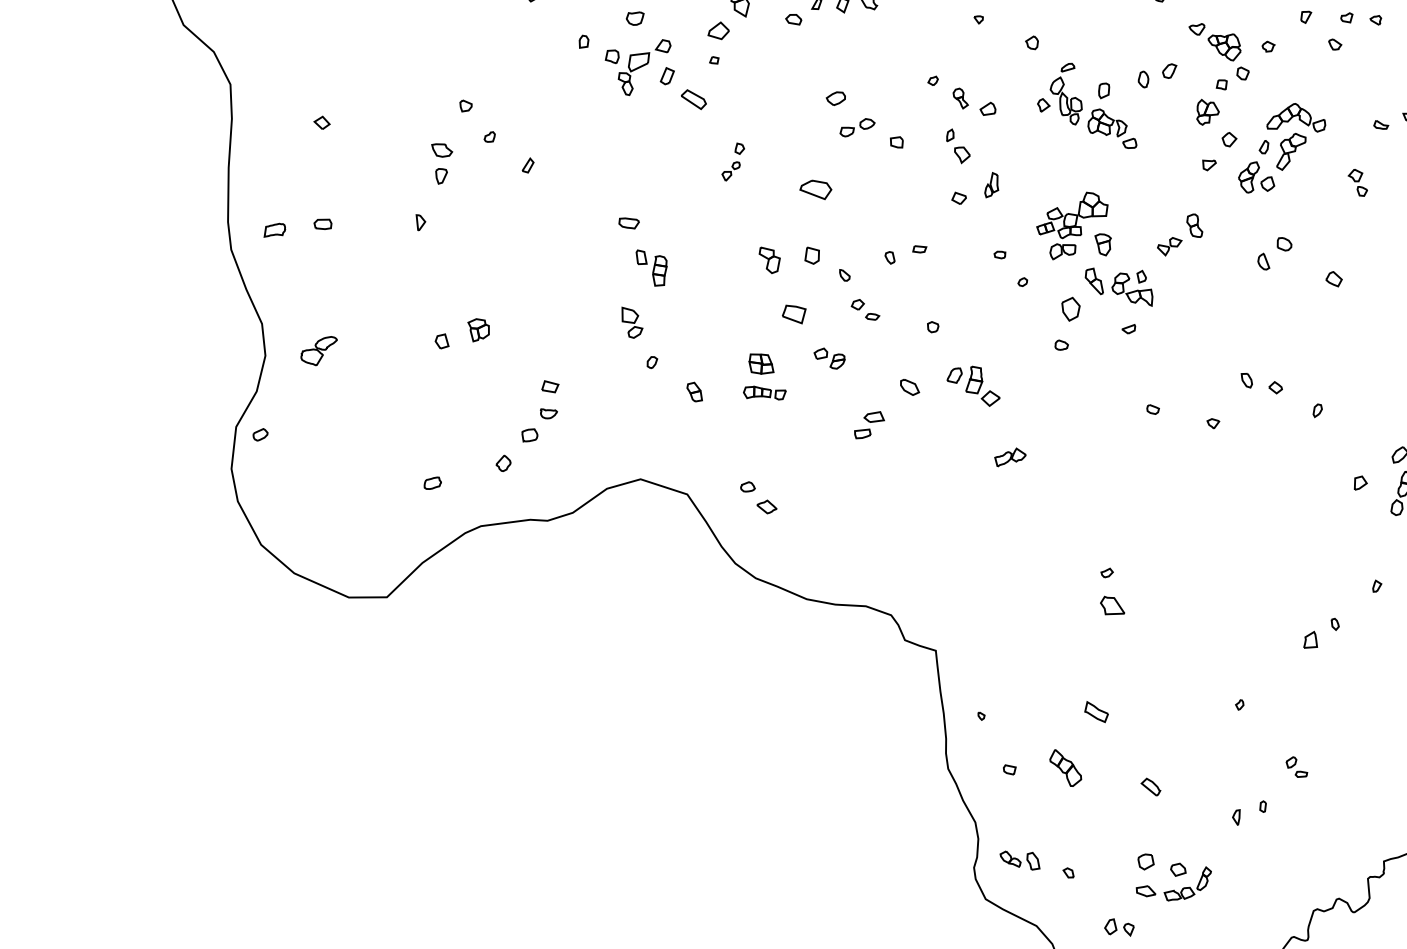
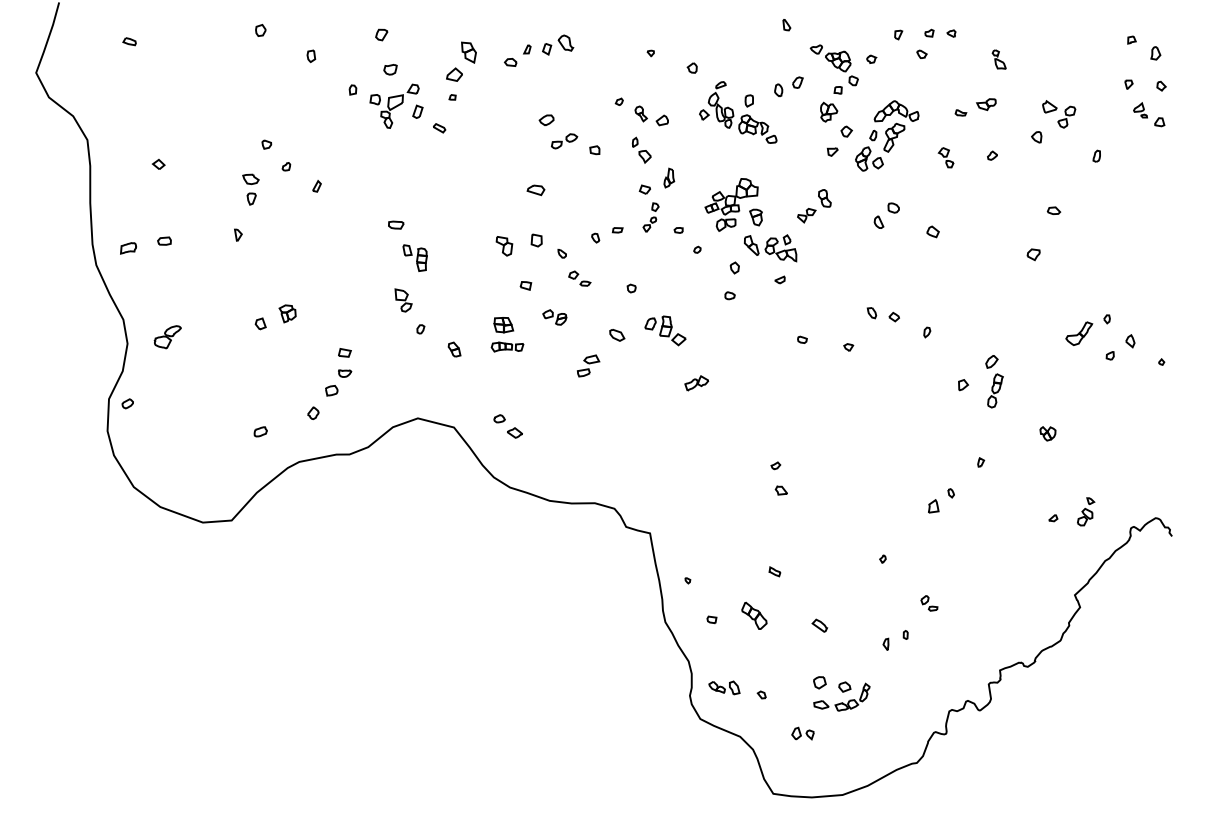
part: (694, 100) -> (439, 128), size x0.62
part: (732, 162) -> (650, 217), moved
part: (815, 189) -> (535, 190), size x0.71
part: (1070, 308) -> (734, 267), size x0.62
part: (793, 313) -> (525, 285), size x0.62
part: (1111, 605) -> (780, 490), size x0.62
part: (1096, 711) -> (774, 571), size x0.62

